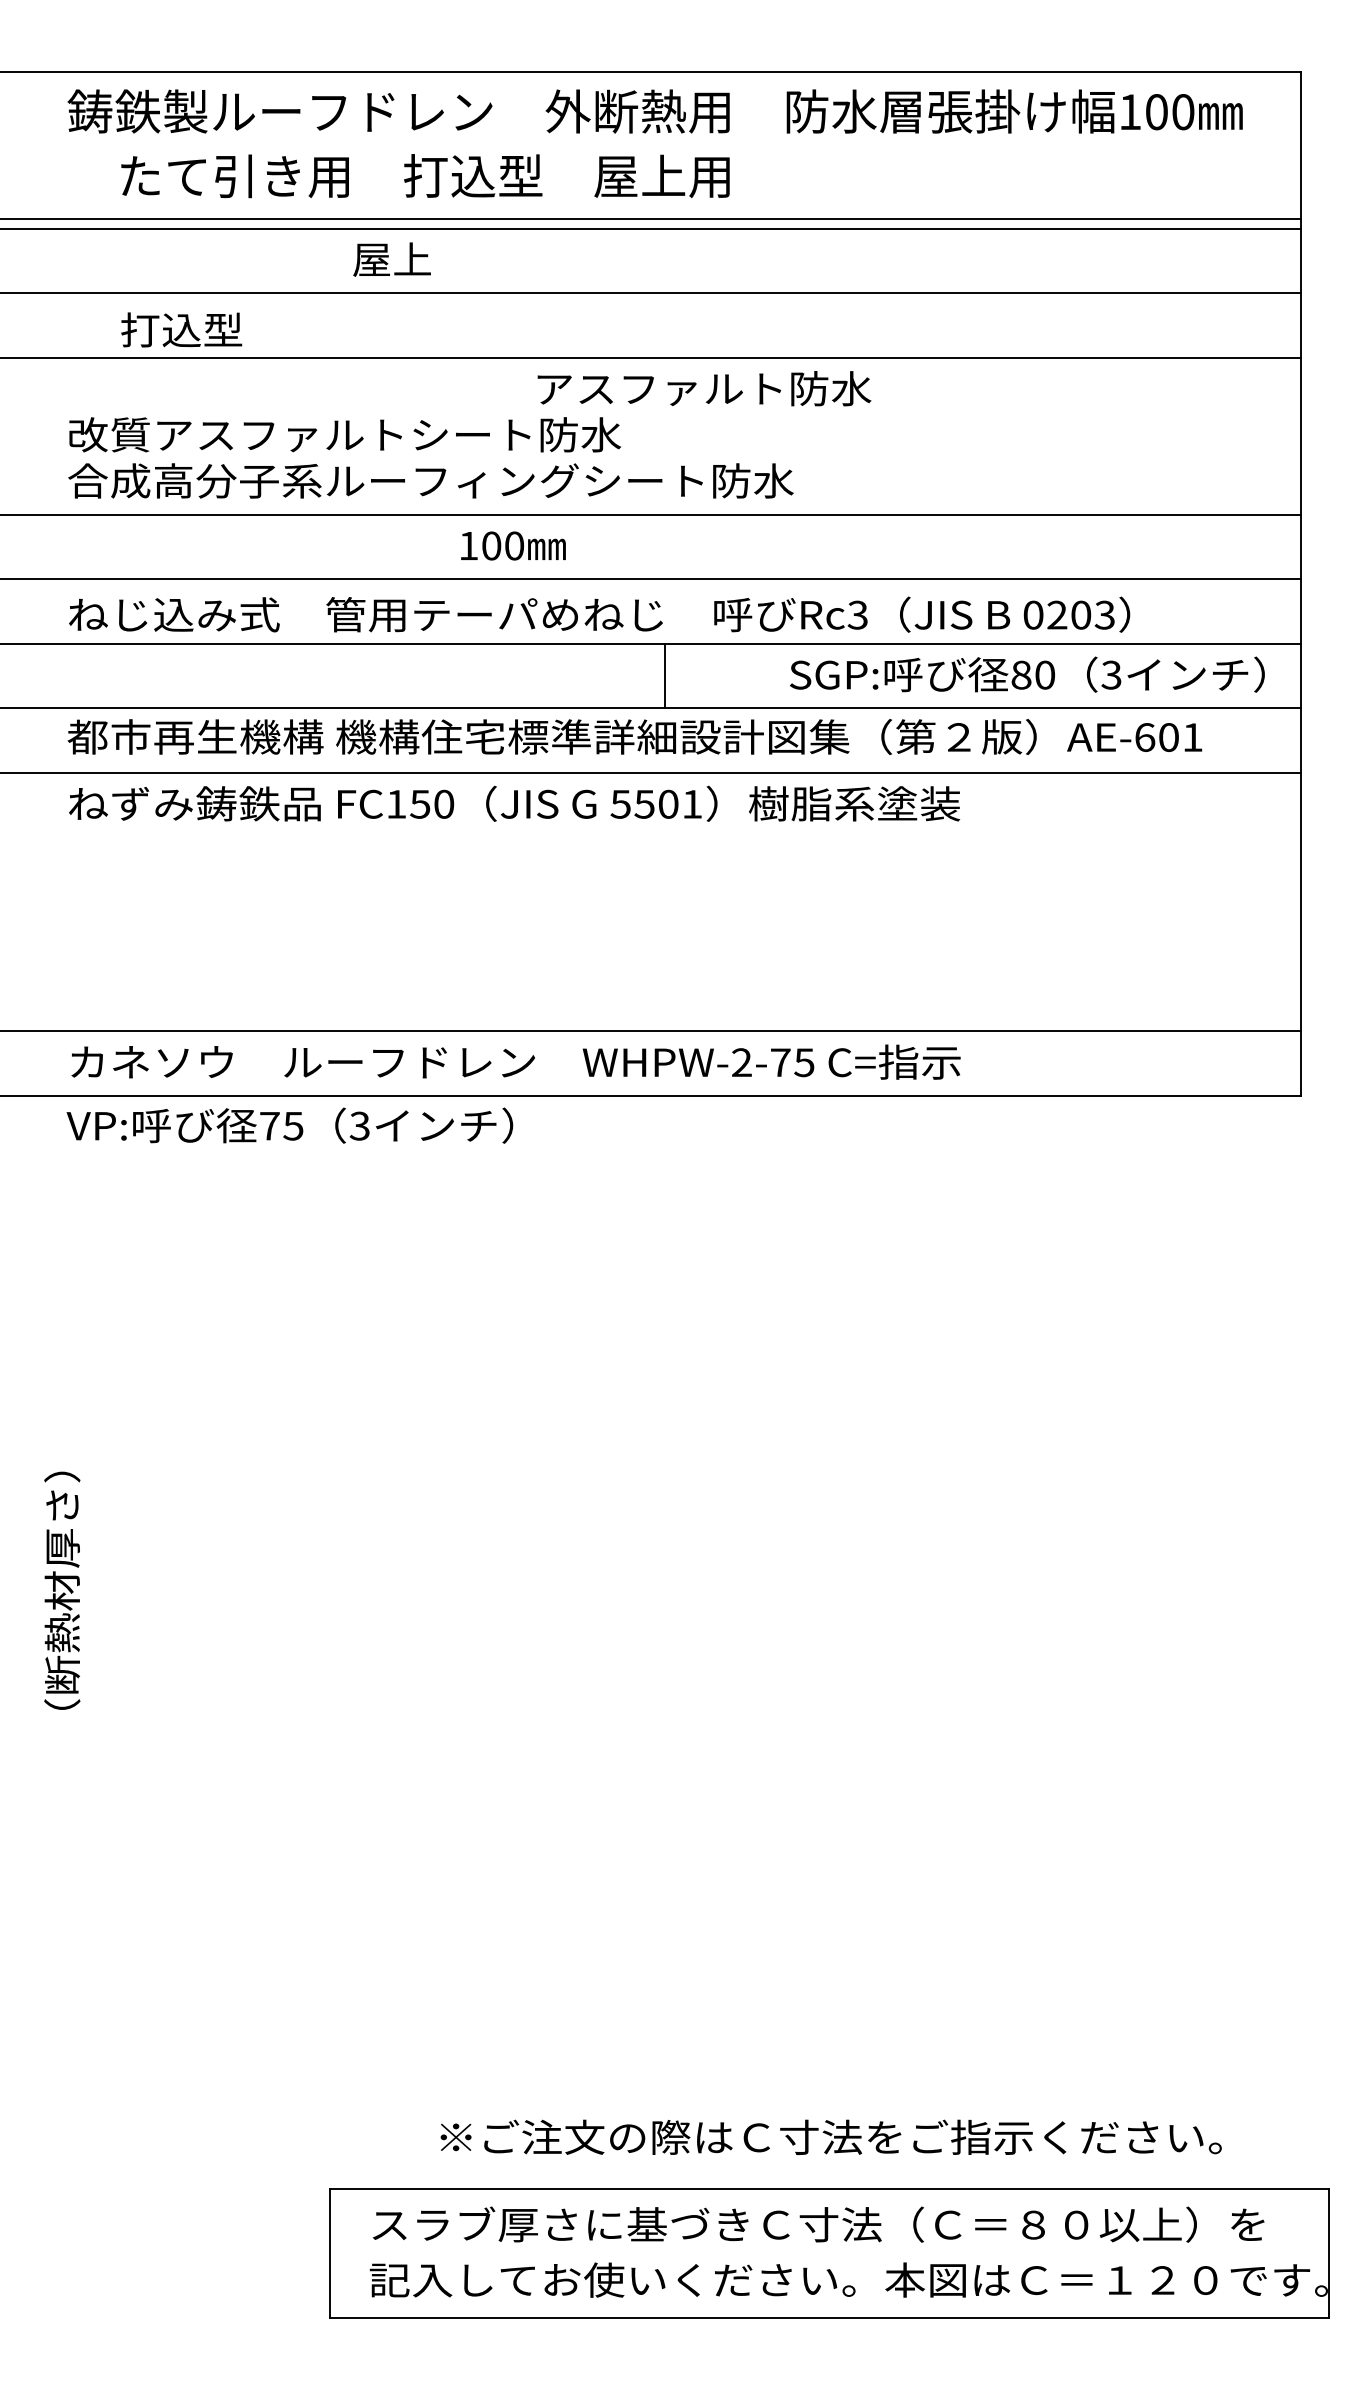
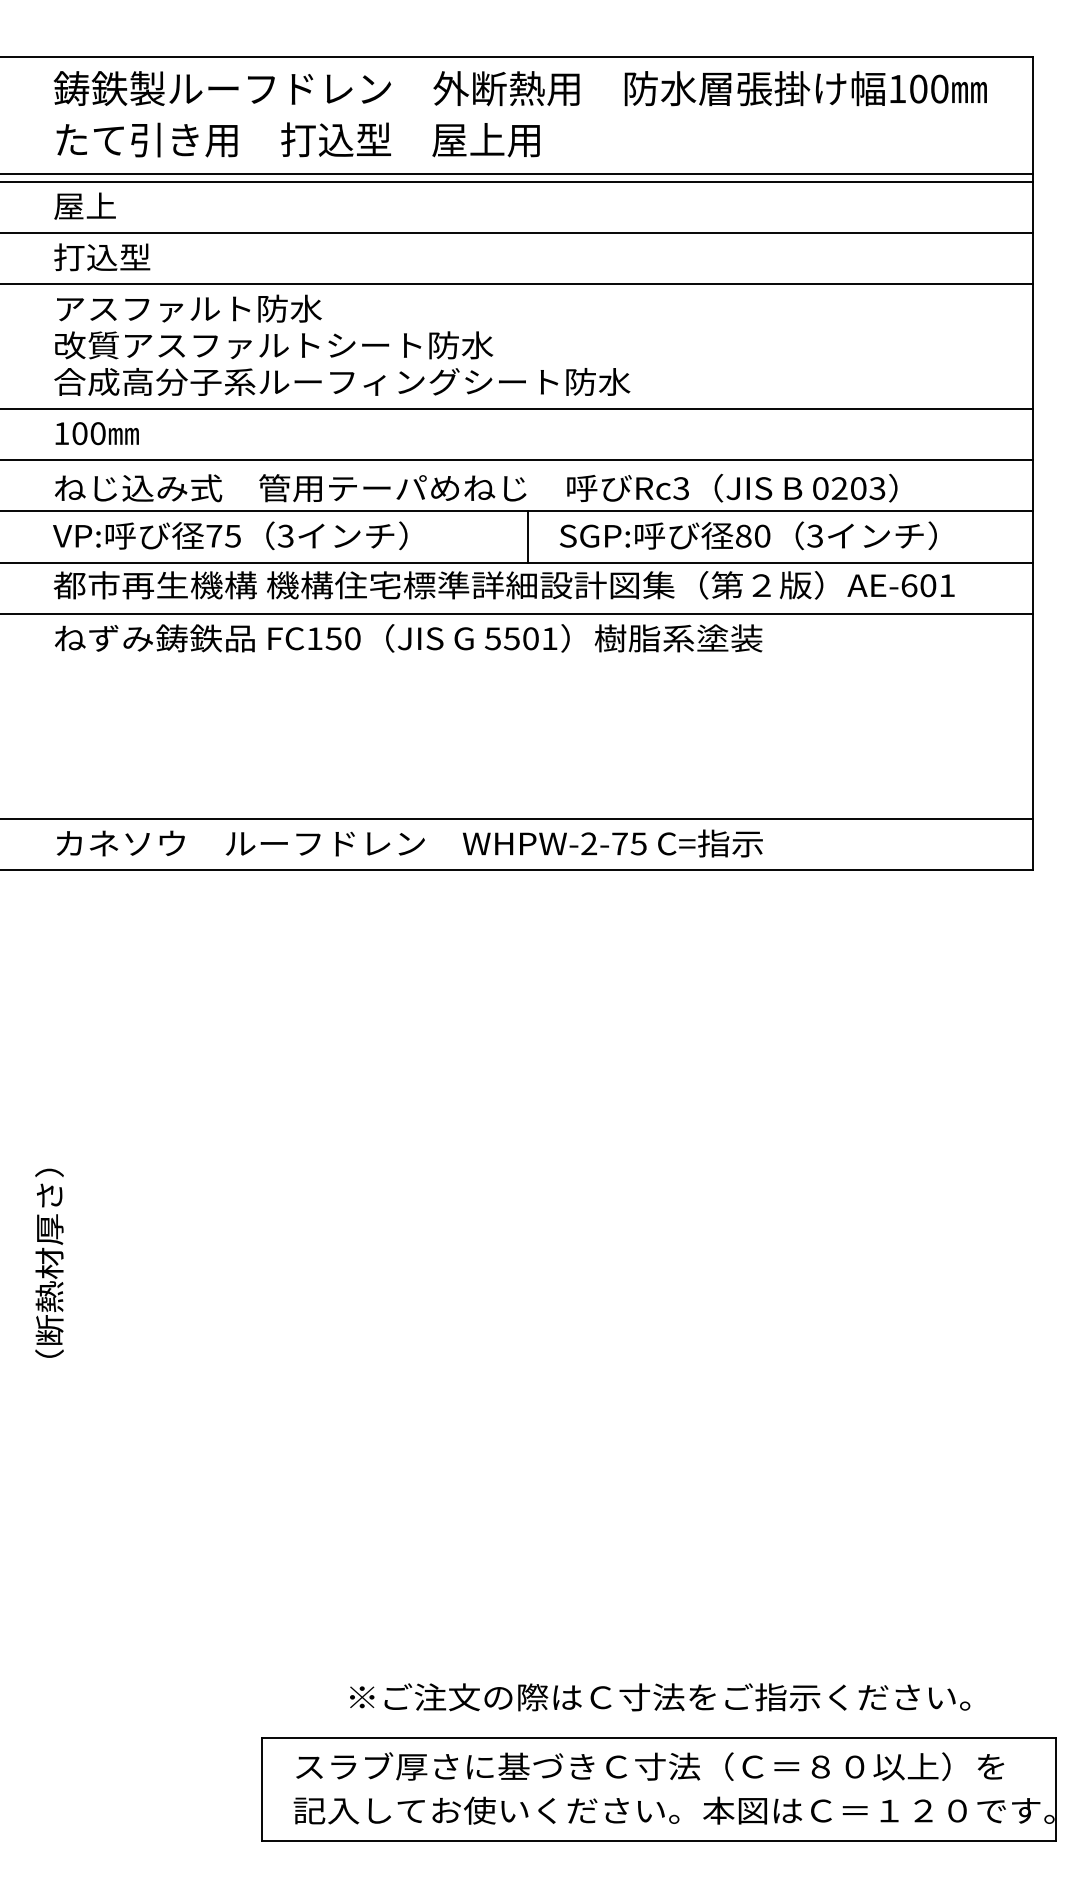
text: (425, 176) -> (298, 140), moved
text: (391, 259) -> (84, 206), moved
text: (181, 329) -> (102, 256), moved
text: (704, 388) -> (189, 308), moved
text: (513, 545) -> (97, 433), moved
text: (1027, 674) -> (748, 535), moved
text: (289, 1125) -> (229, 535), moved

